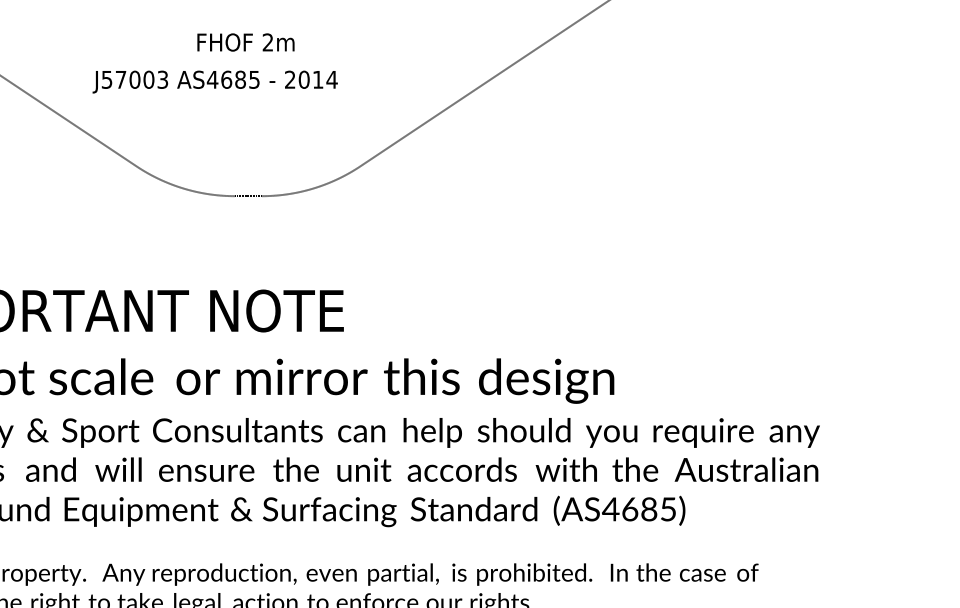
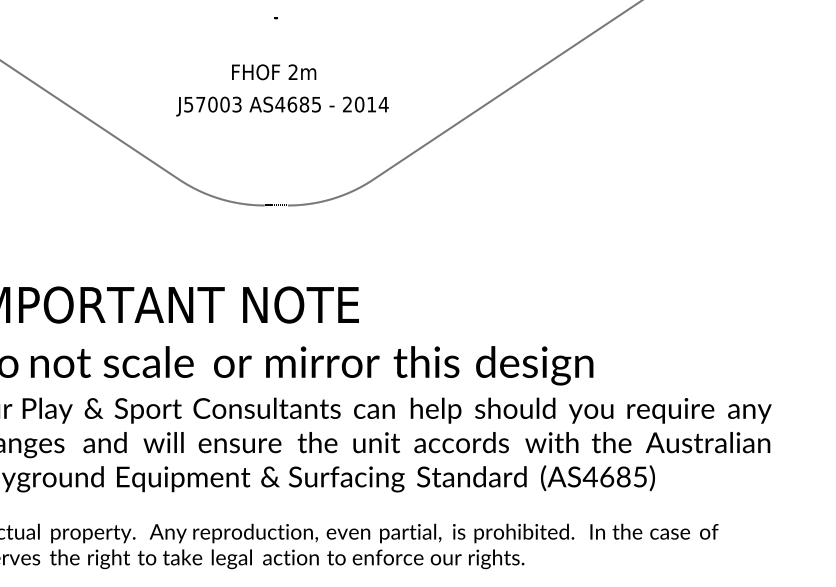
text: (215, 81) -> (282, 106), moved

